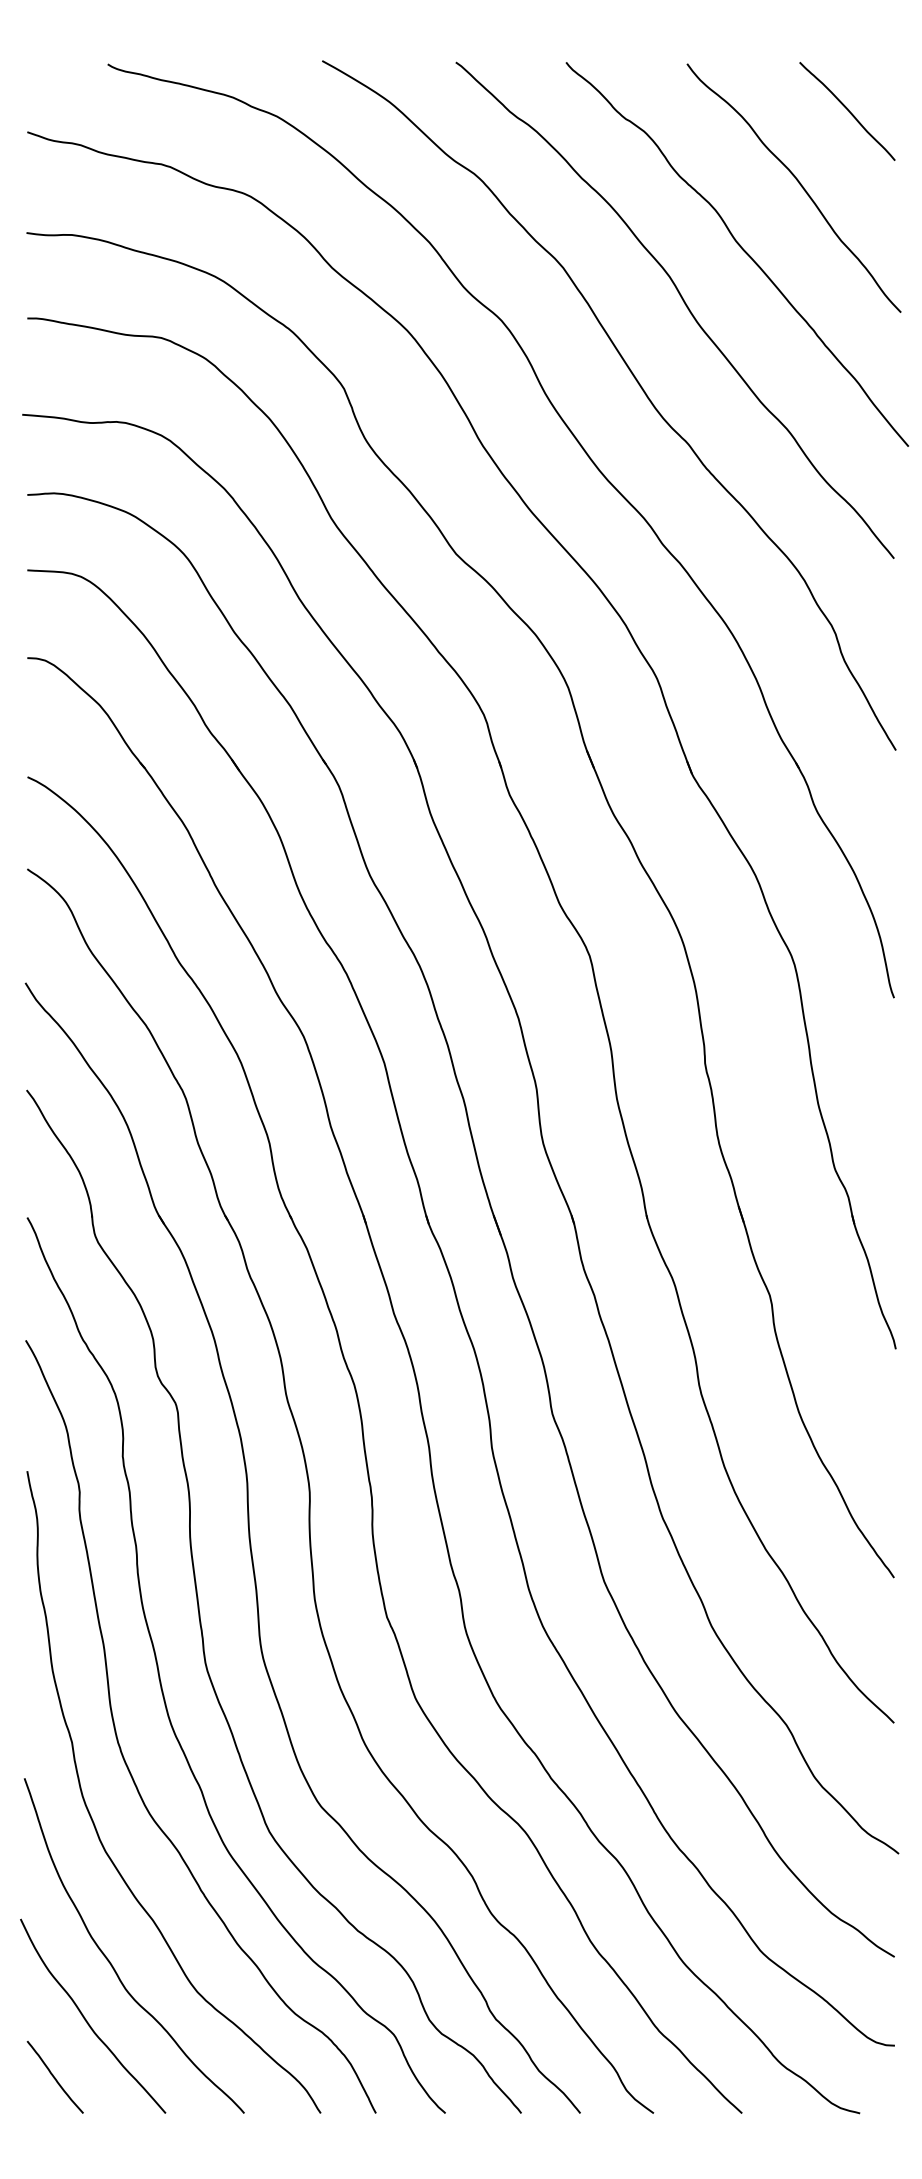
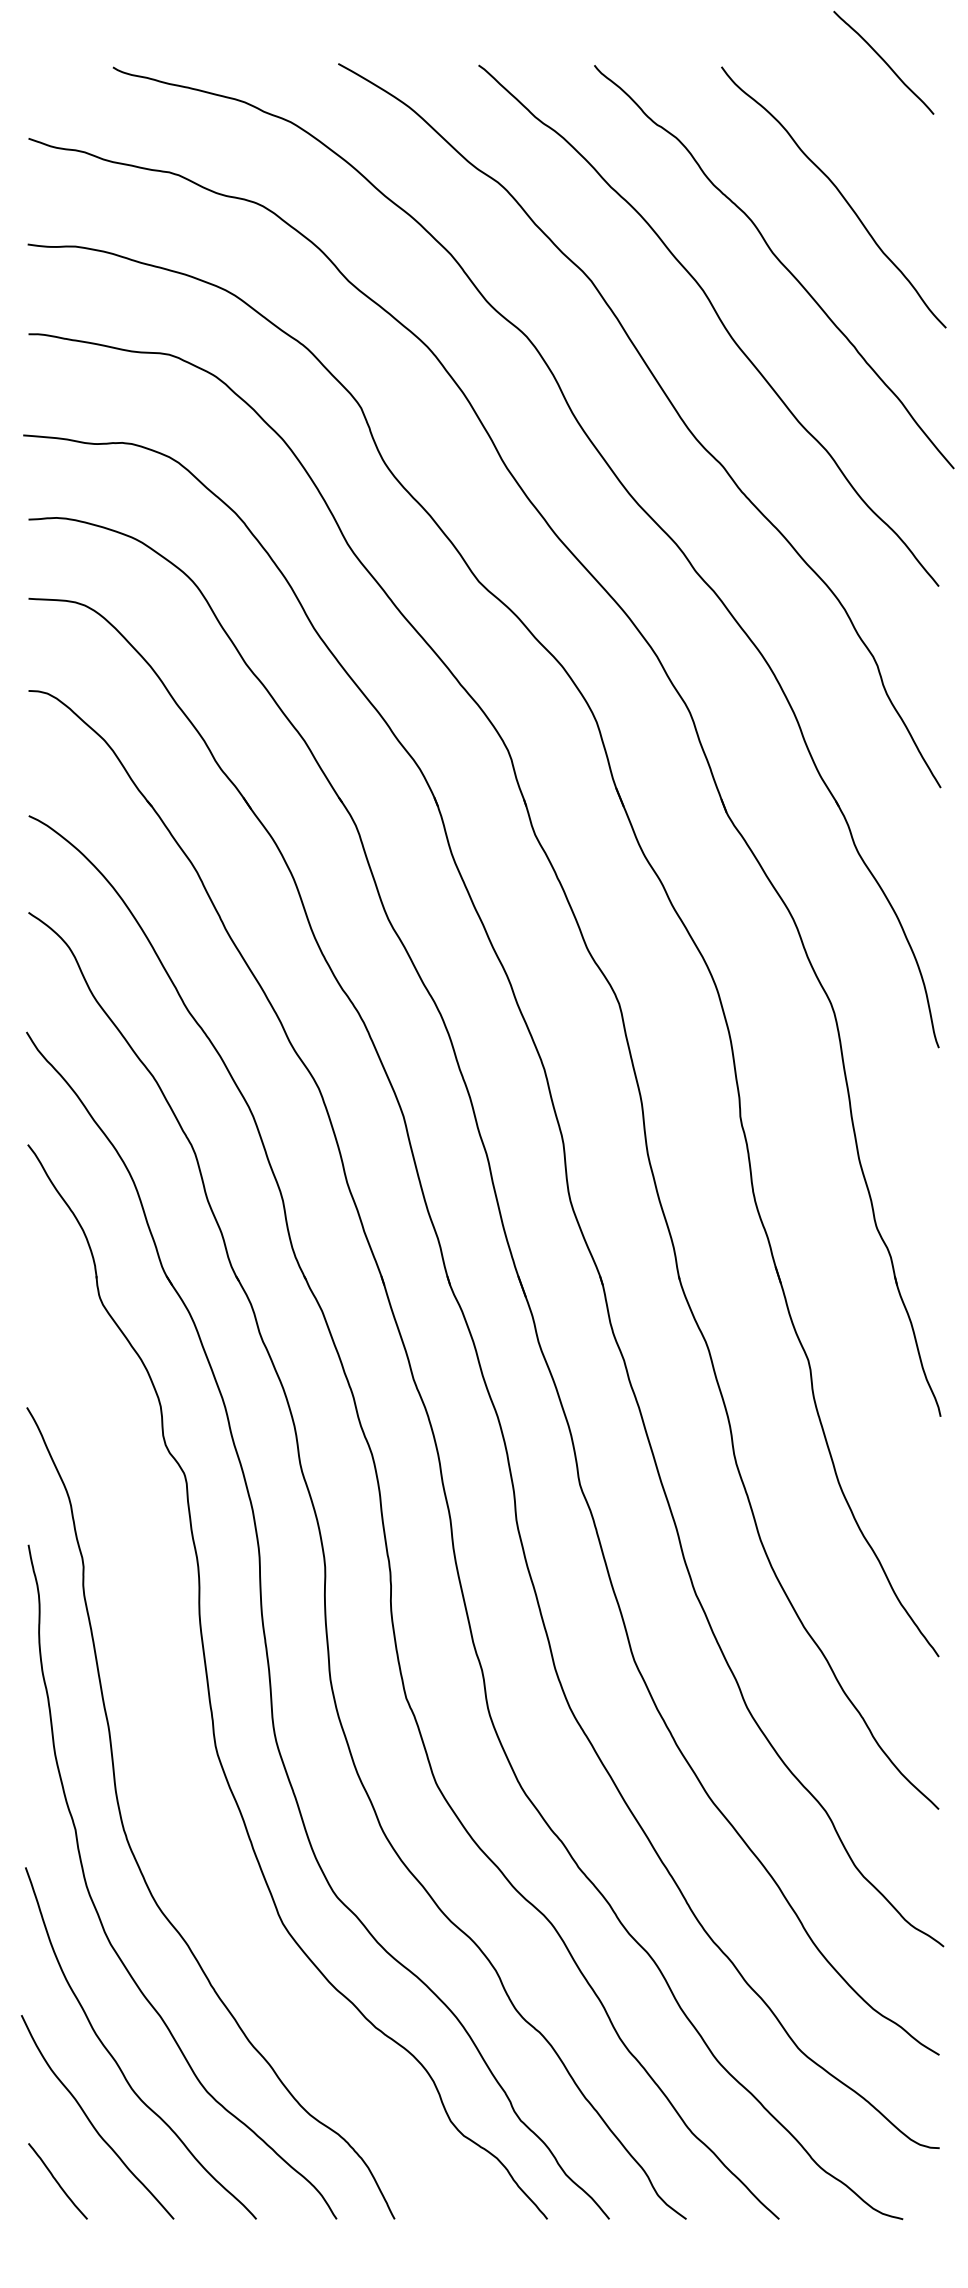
curve: (847, 110) -> (883, 61), moved
curve: (161, 1682) -> (169, 1766), removed

